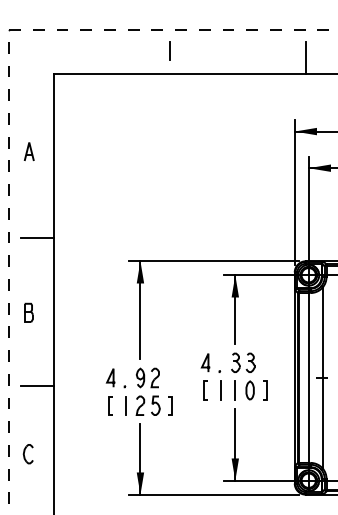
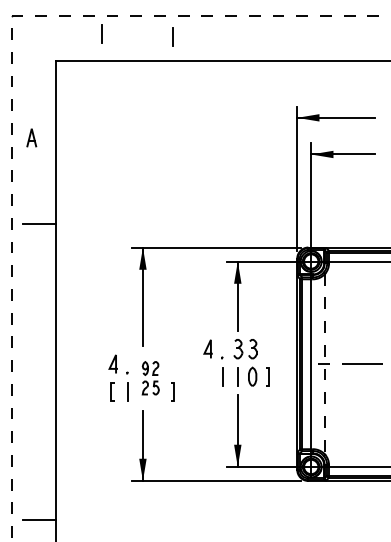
line: (99, 47) -> (101, 33), added
line: (306, 58) -> (308, 44), removed
part: (29, 313) -> (31, 299), removed
line: (323, 378) -> (325, 364), solid -> dashed
line: (37, 386) -> (39, 372), removed
line: (204, 390) -> (206, 376), removed
part: (148, 392) -> (150, 378), size x0.7
part: (28, 454) -> (30, 440), removed

